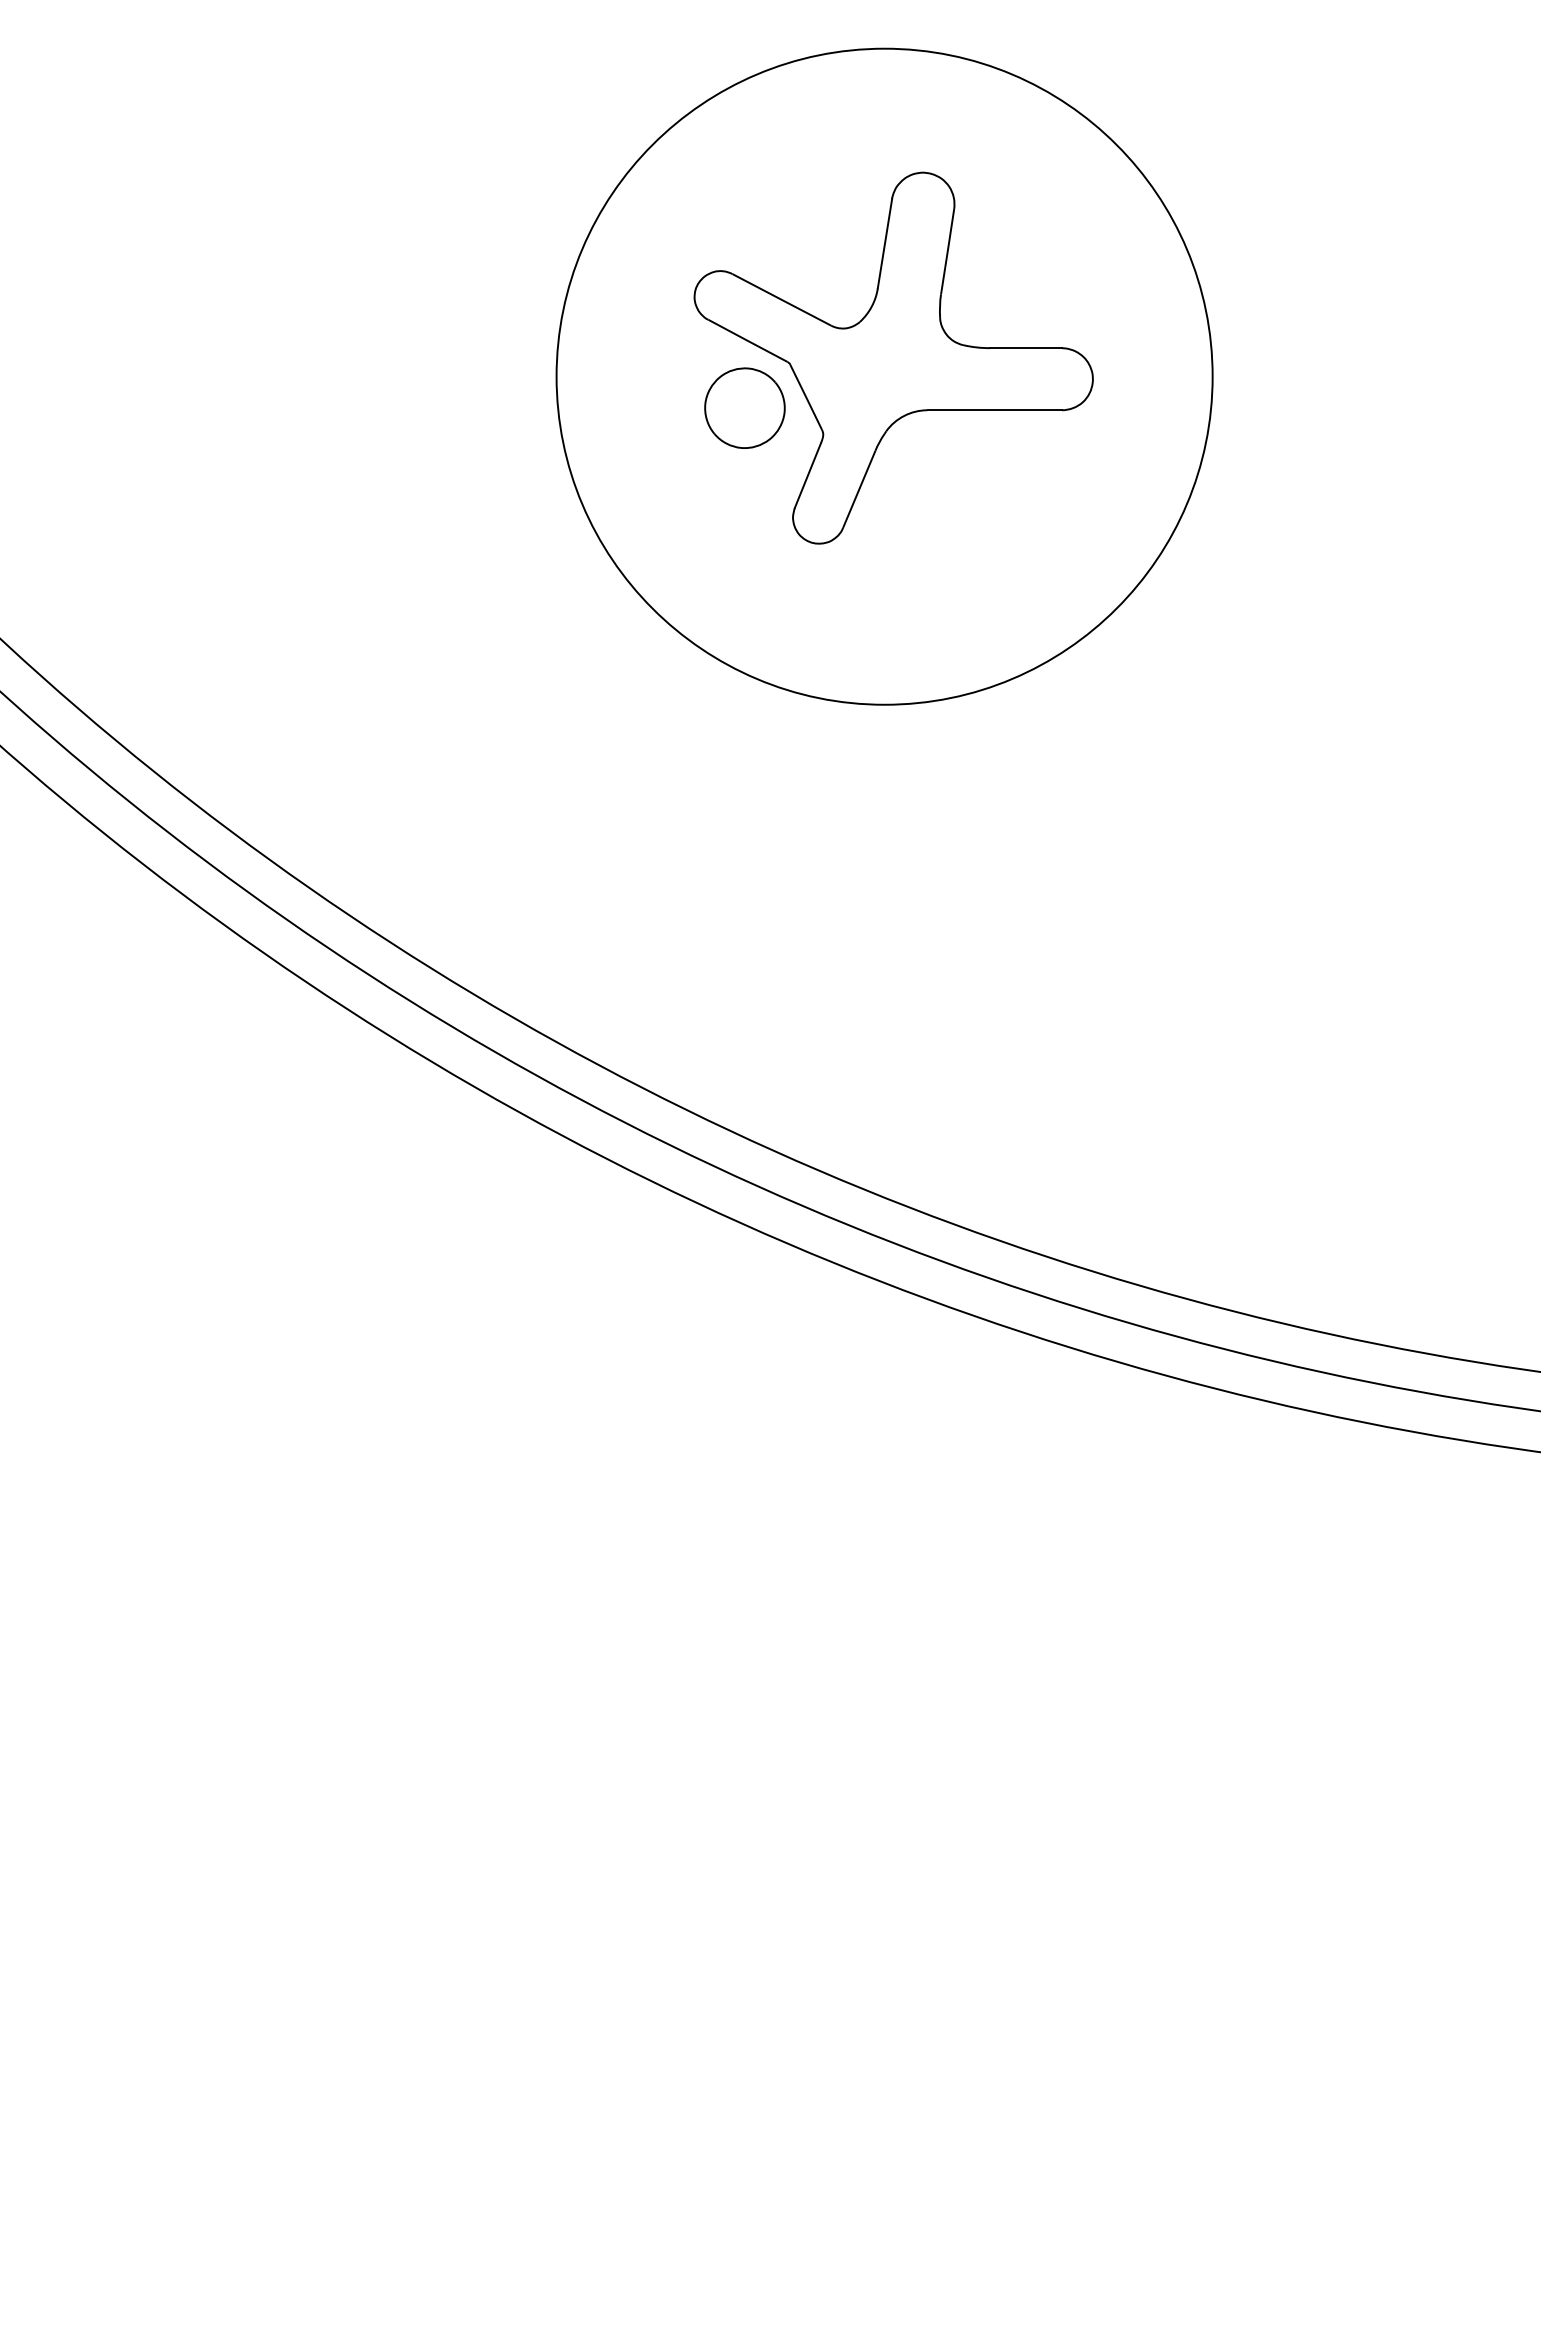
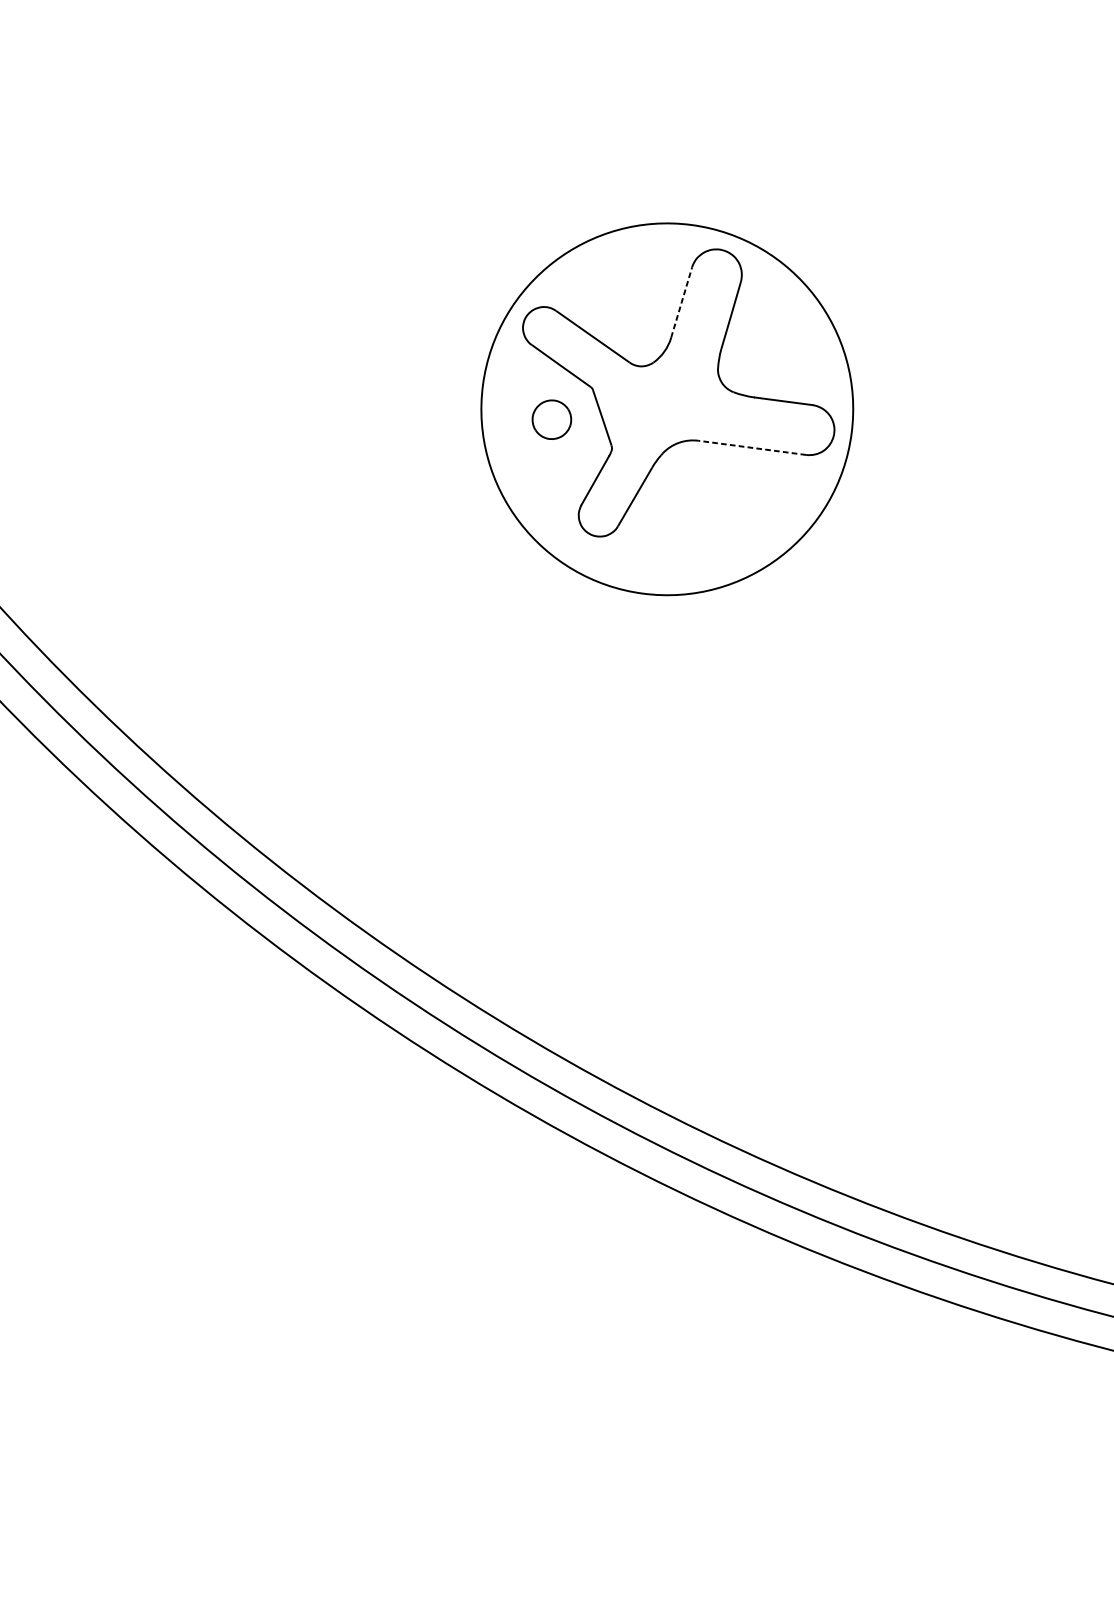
line: (885, 243) -> (682, 302), solid -> dashed
circle: (884, 376) -> (667, 409), size x0.7
part: (744, 407) -> (551, 419), size x0.6
line: (994, 410) -> (751, 448), solid -> dashed

